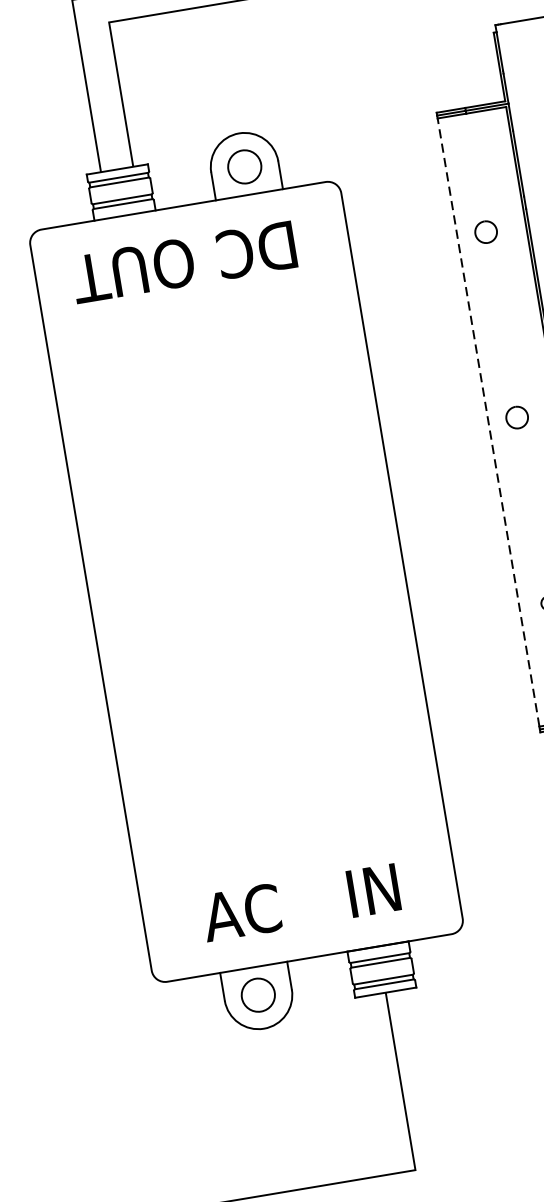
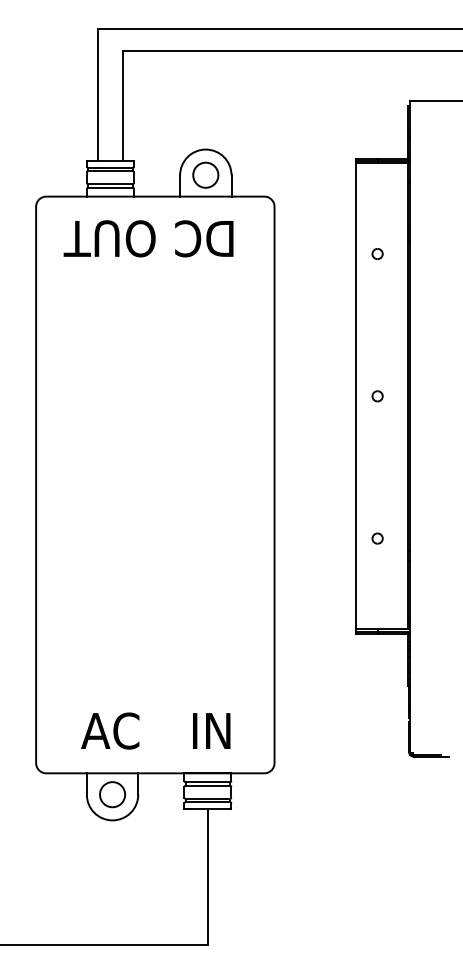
part: (485, 231) -> (377, 253), size x0.62
part: (516, 418) -> (377, 396), size x0.62
line: (488, 421) -> (355, 395), dashed -> solid

